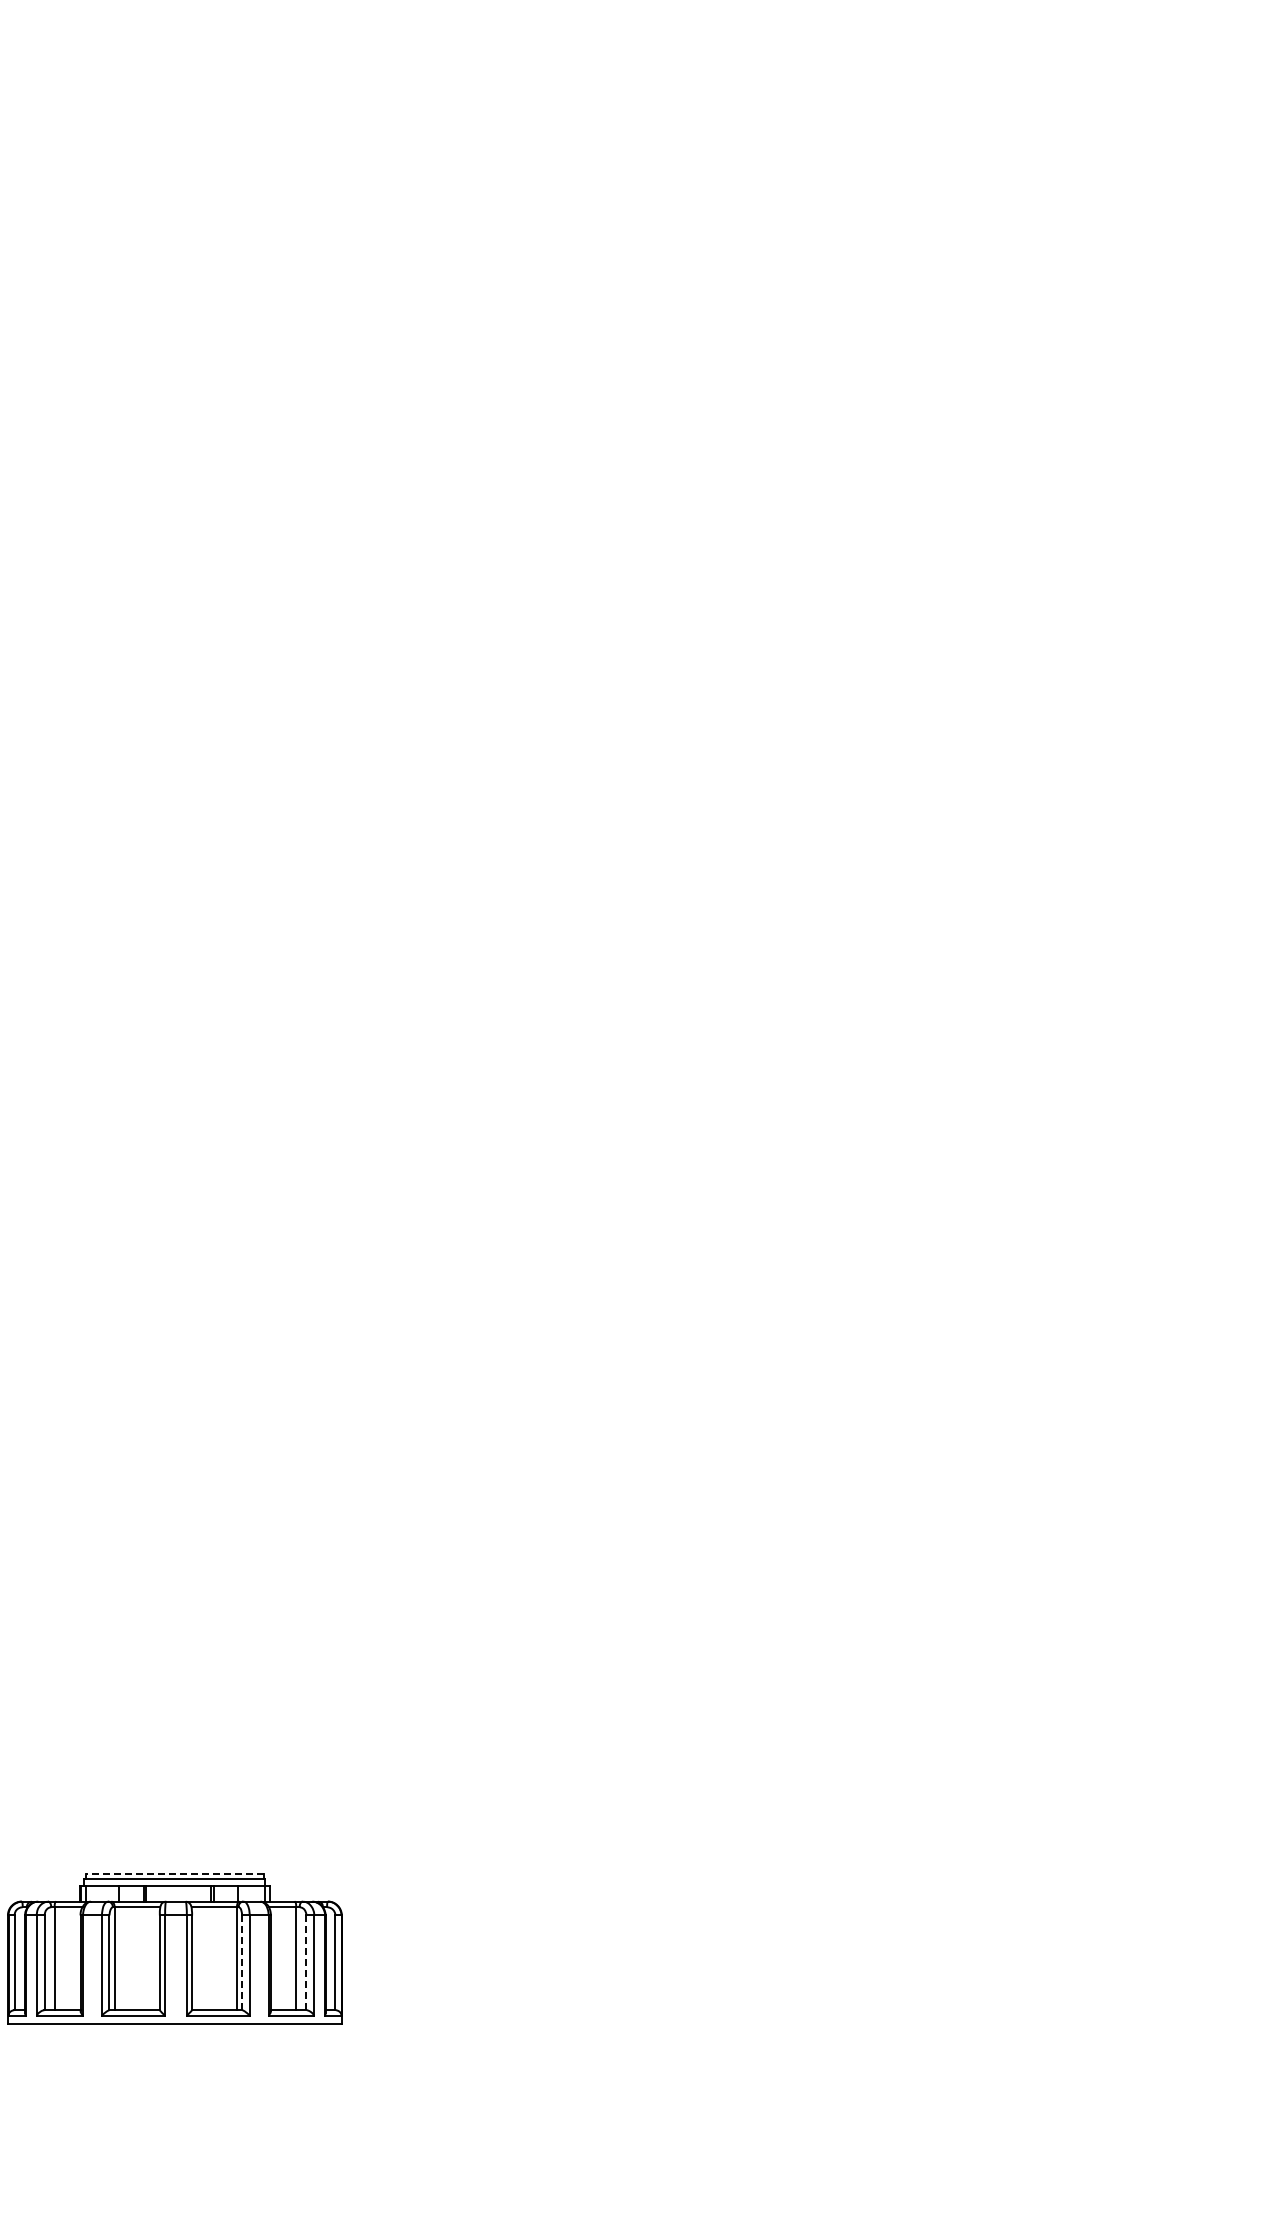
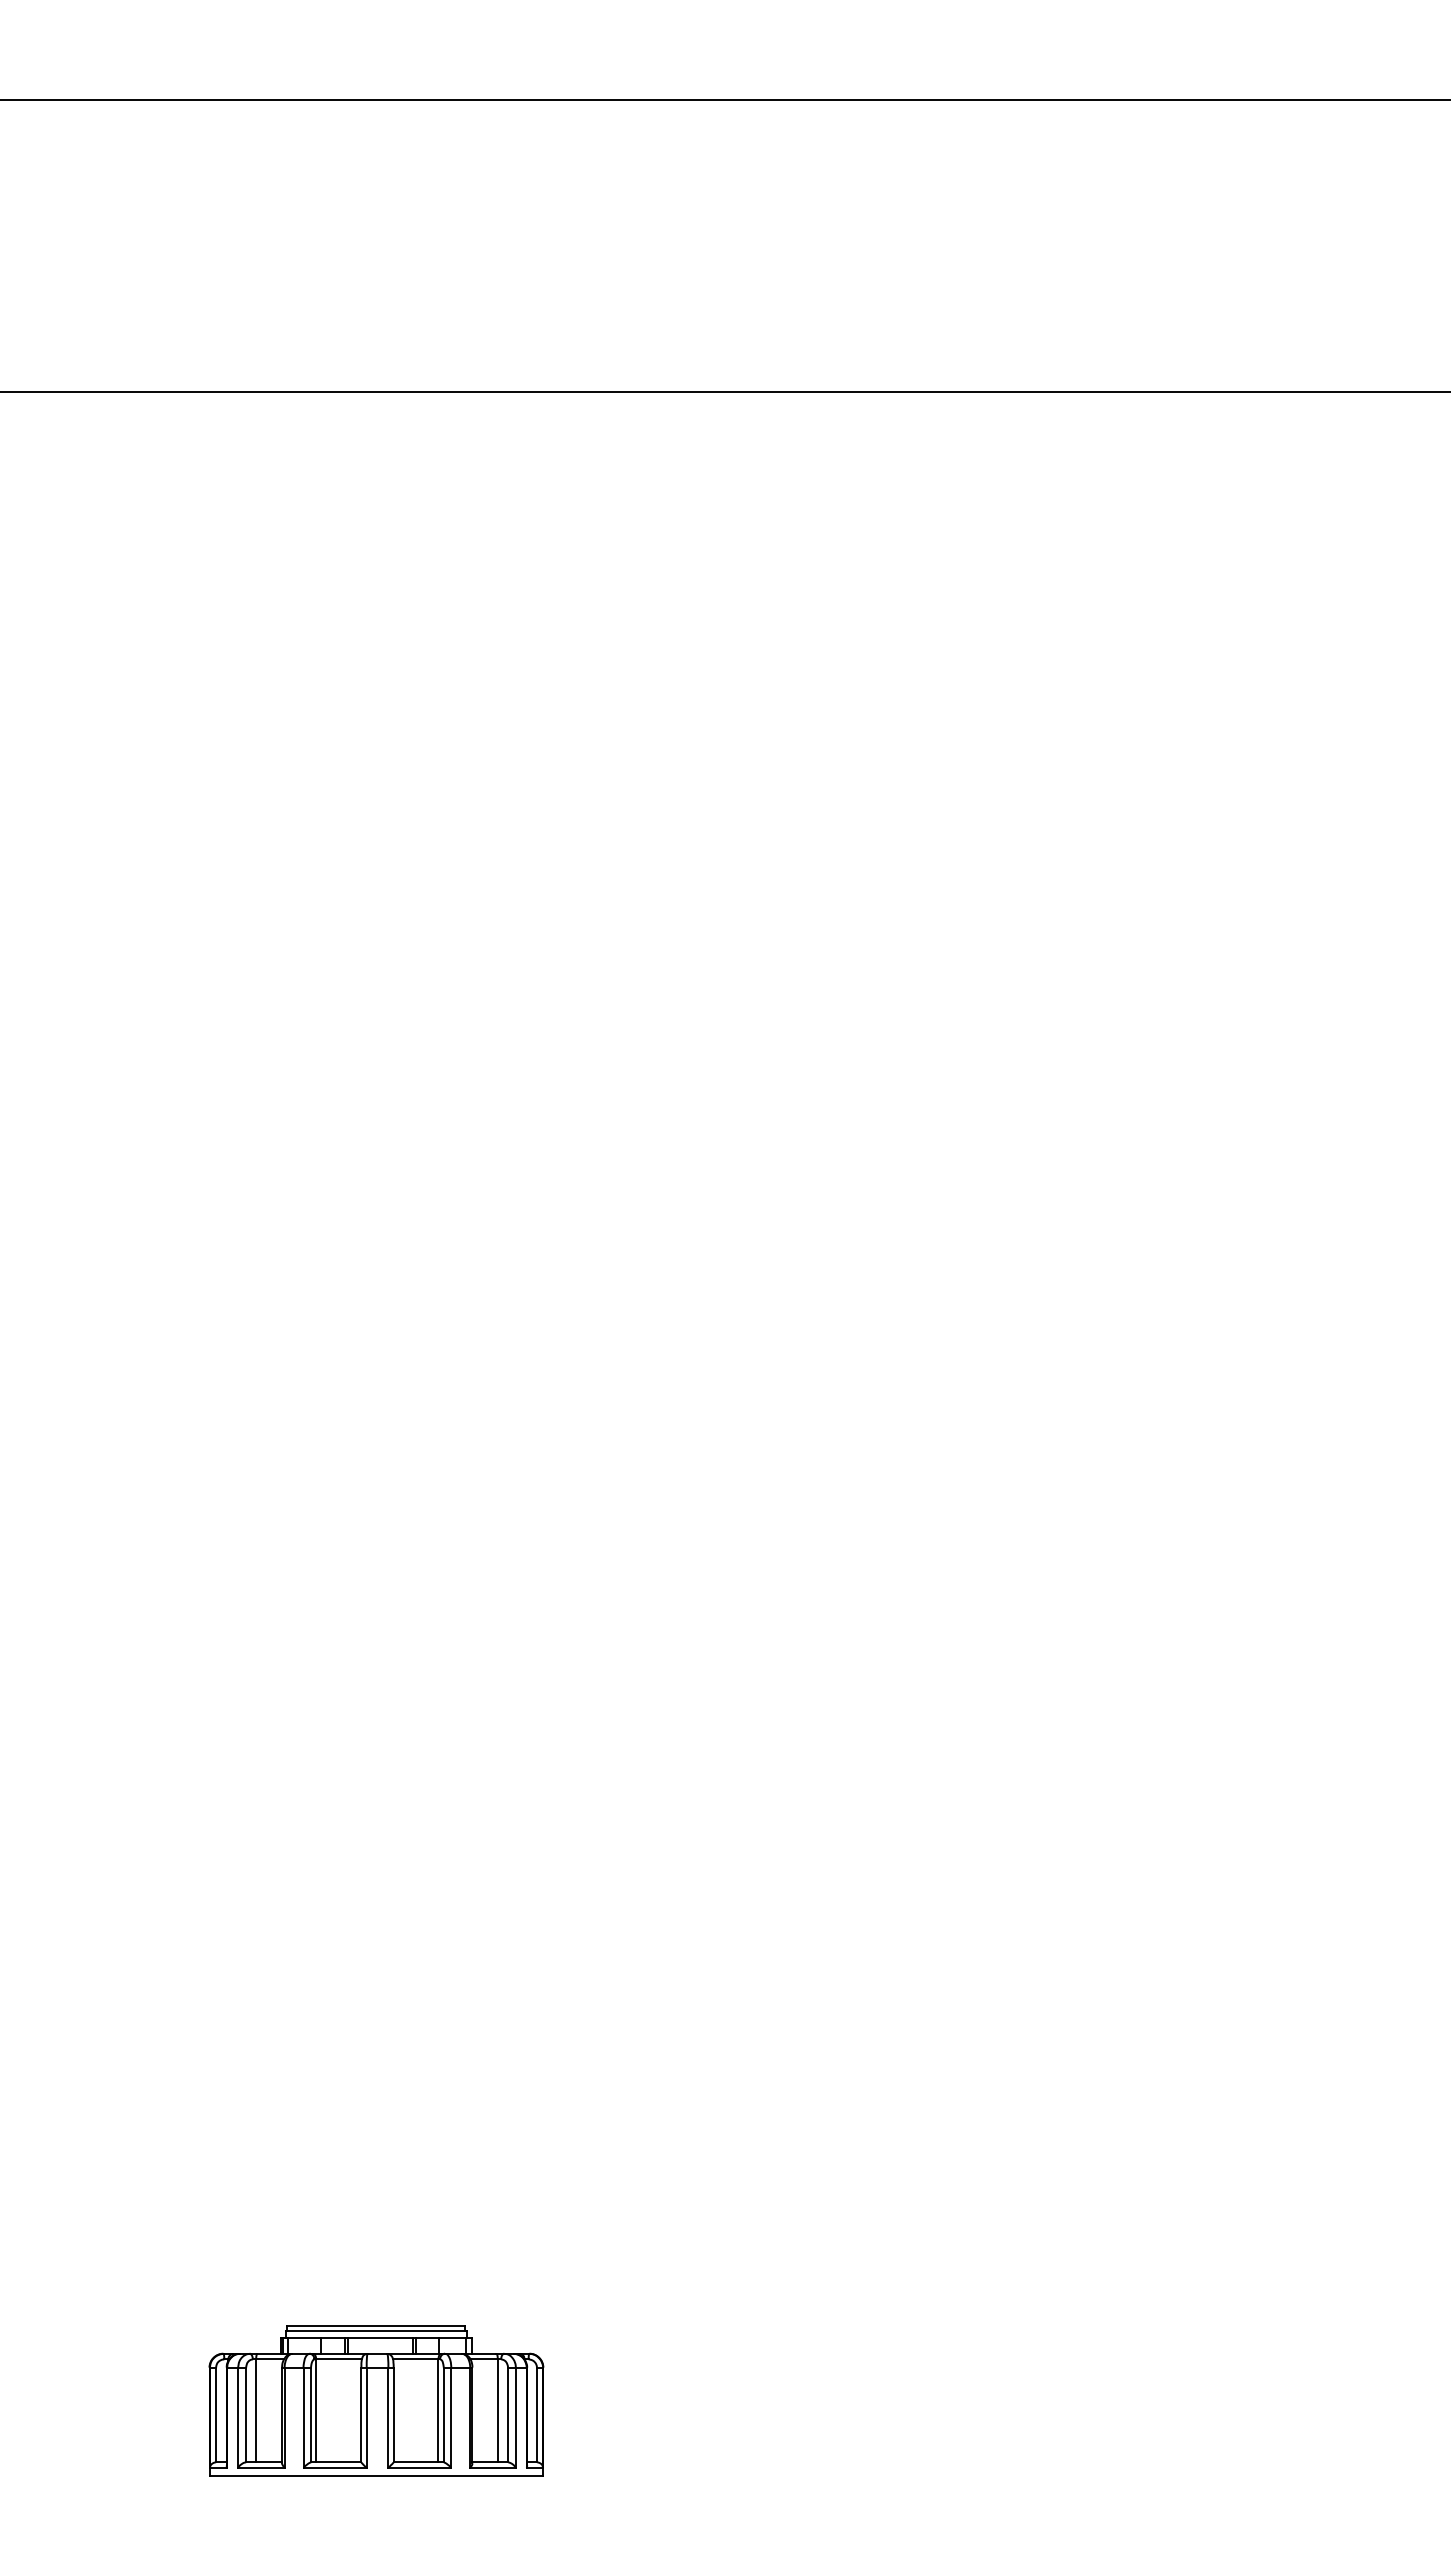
line: (173, 1873) -> (375, 2325), dashed -> solid
line: (241, 1963) -> (443, 2415), dashed -> solid
line: (306, 1963) -> (508, 2415), dashed -> solid

